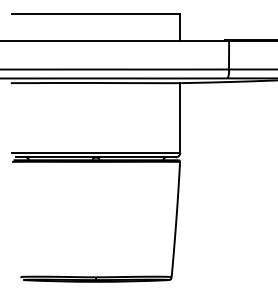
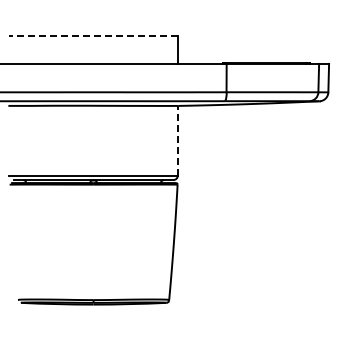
line: (95, 13) -> (93, 36), solid -> dashed
line: (179, 117) -> (177, 140), solid -> dashed

